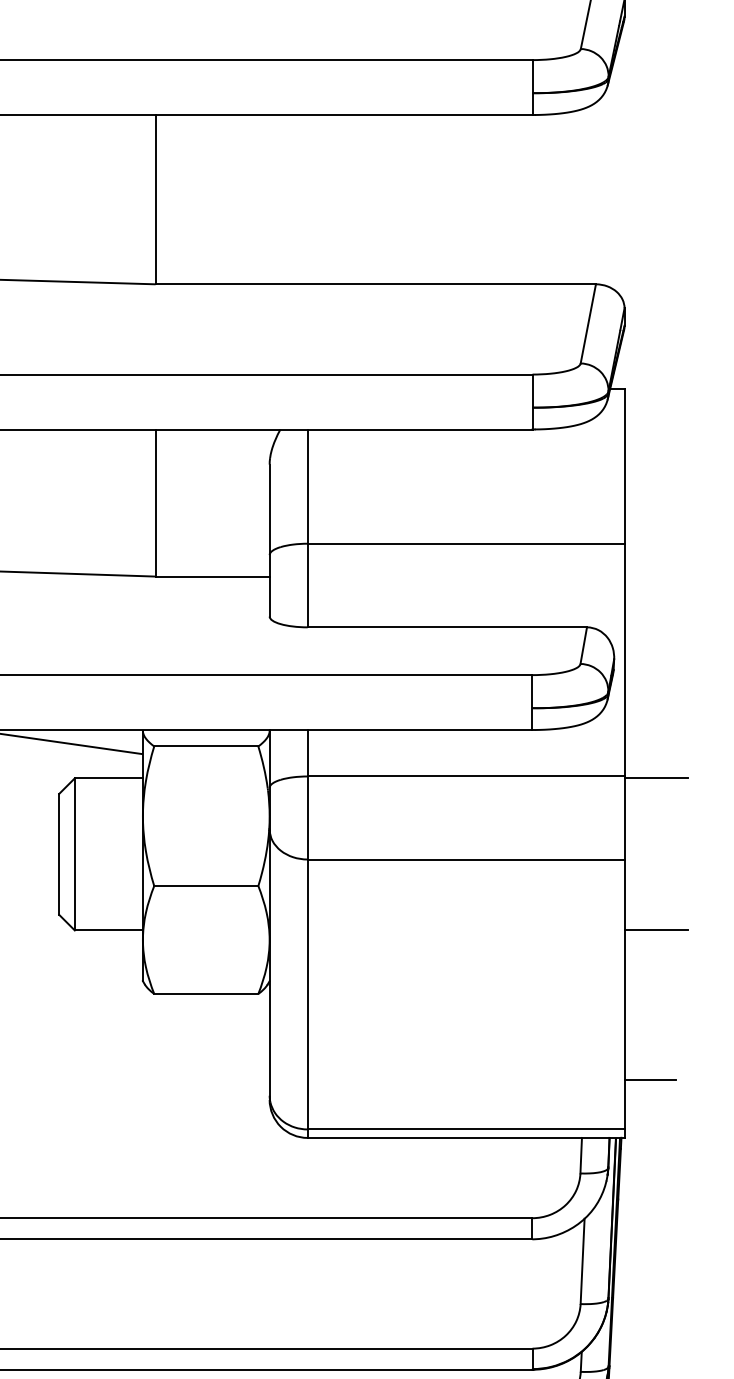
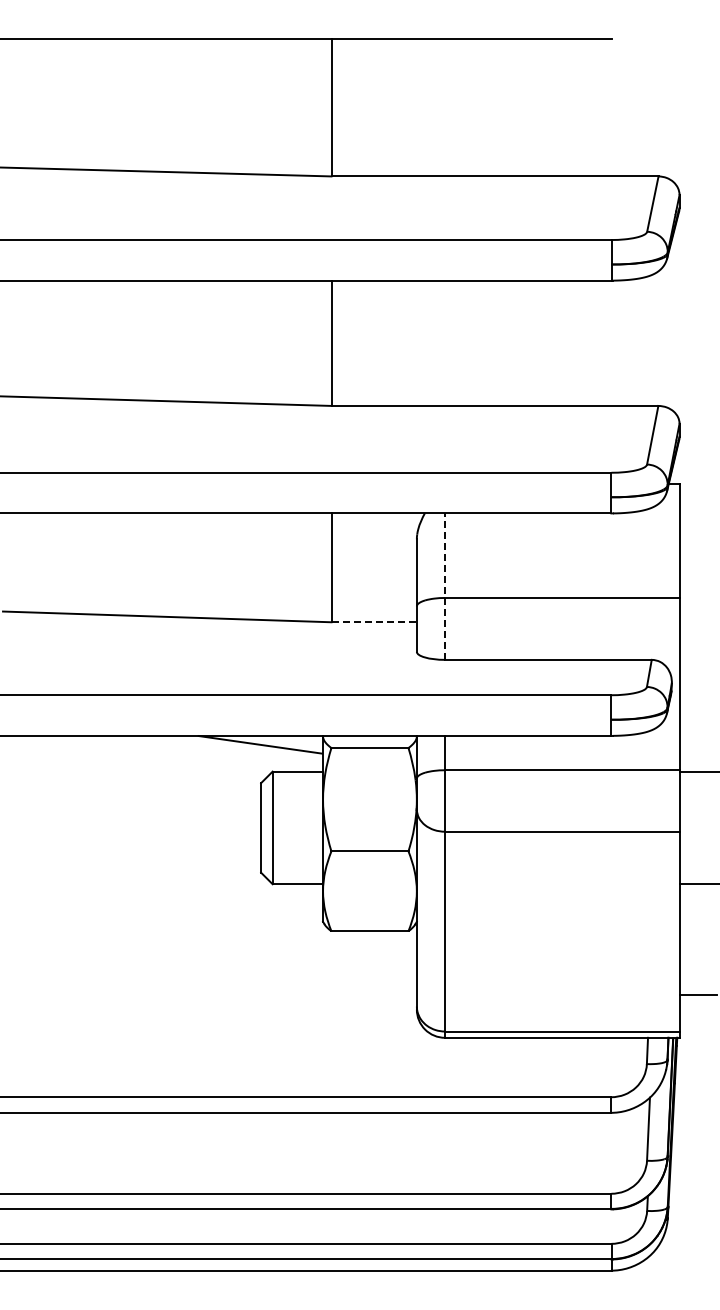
line: (308, 528) -> (445, 586), solid -> dashed
line: (213, 576) -> (375, 622), solid -> dashed

